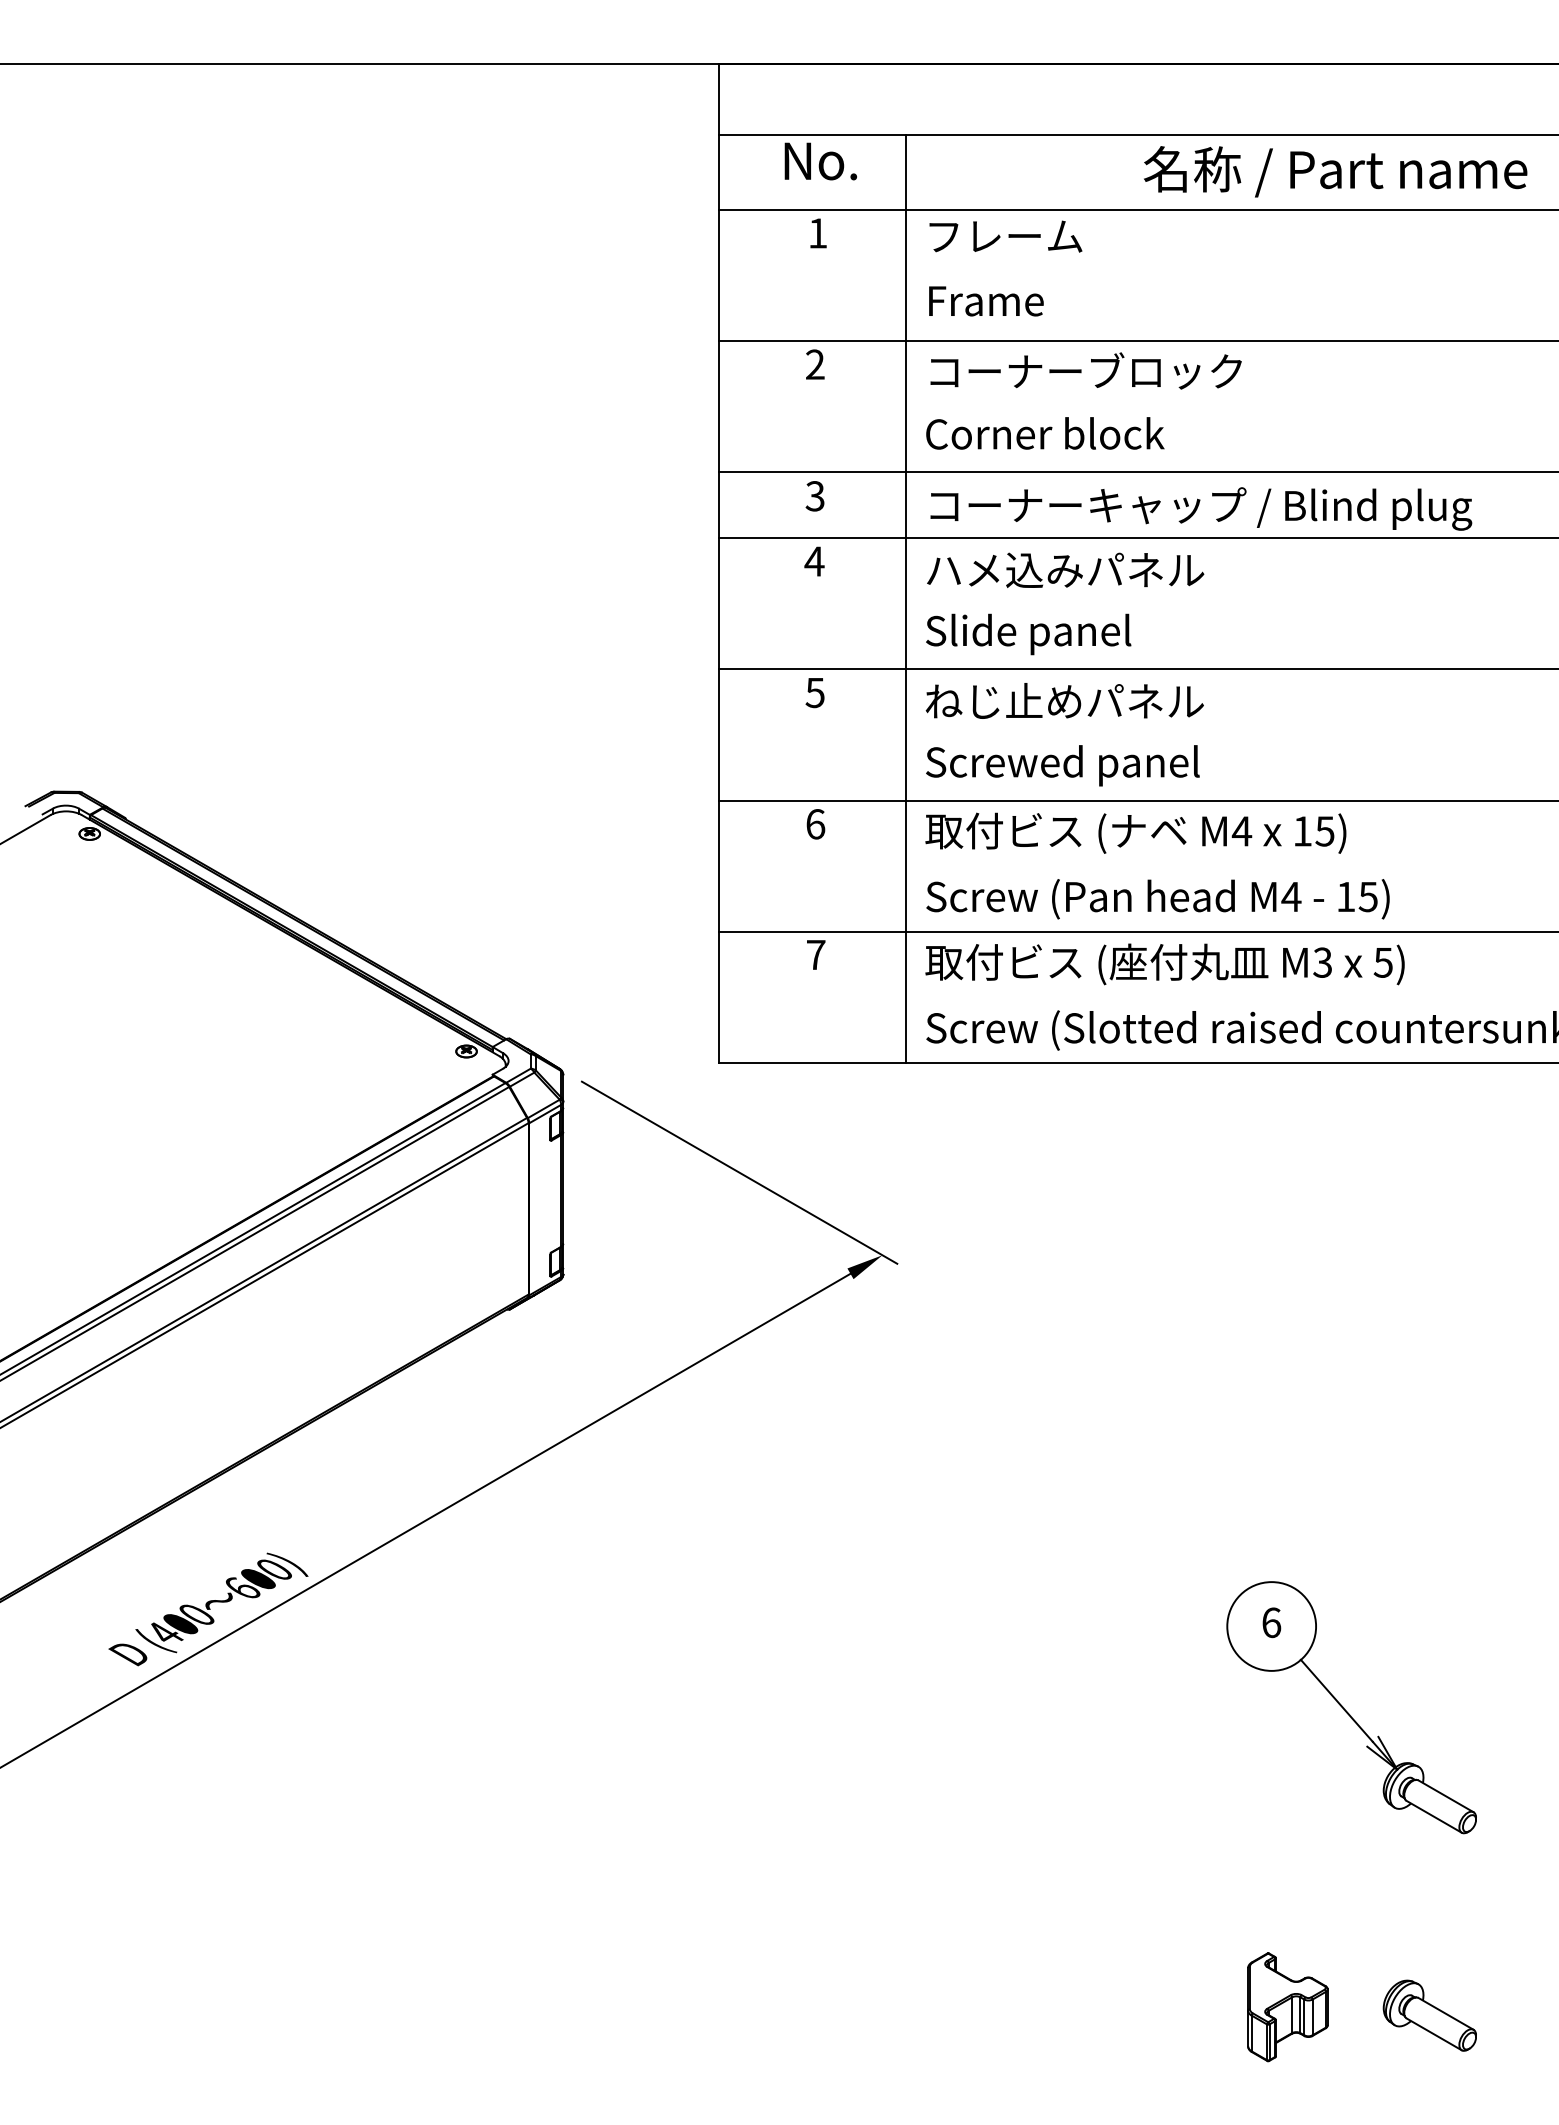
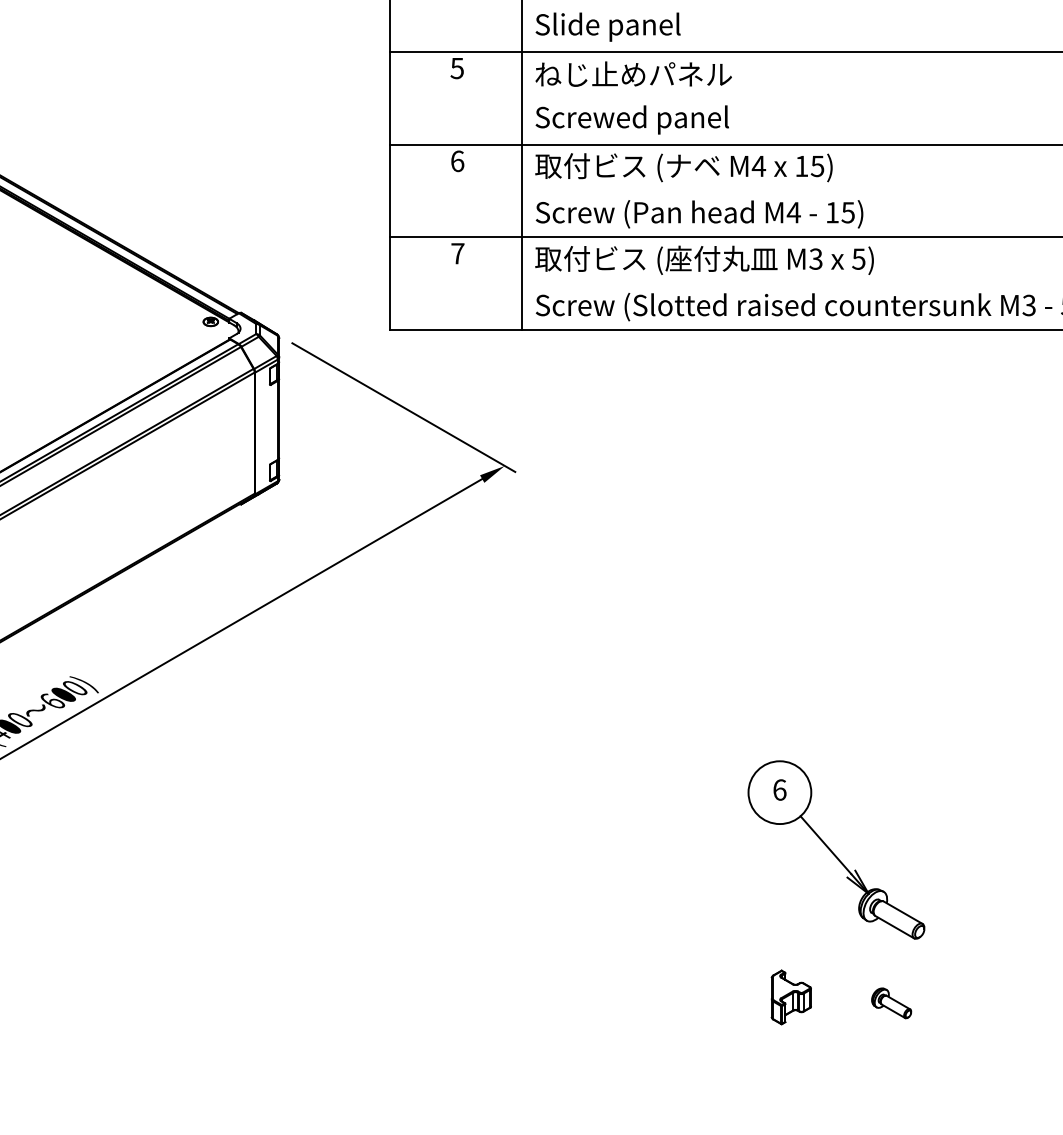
part: (1351, 1707) -> (836, 849), moved
part: (1287, 2007) -> (791, 997), size x0.7
part: (1429, 2015) -> (891, 1003), size x0.6

